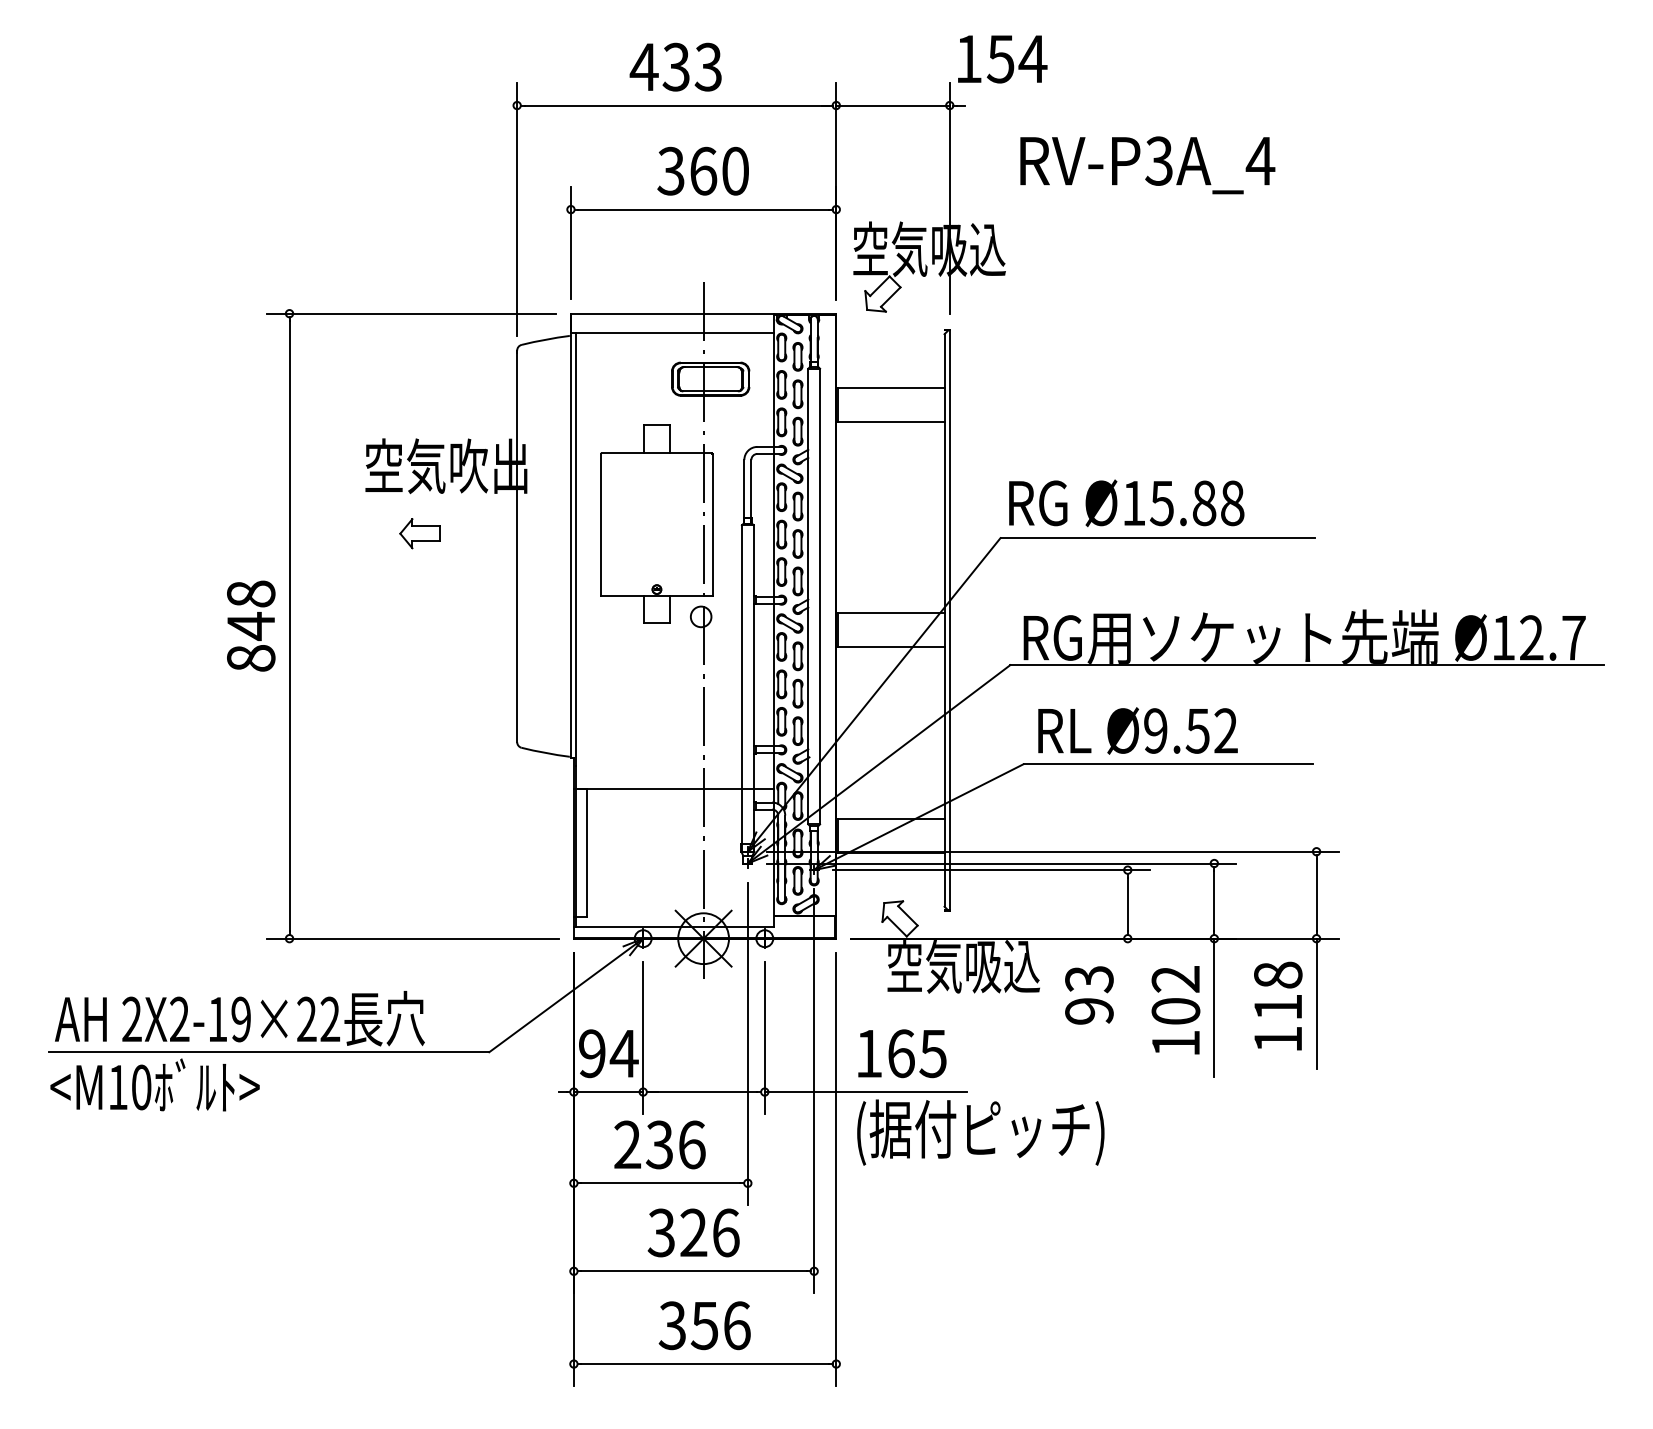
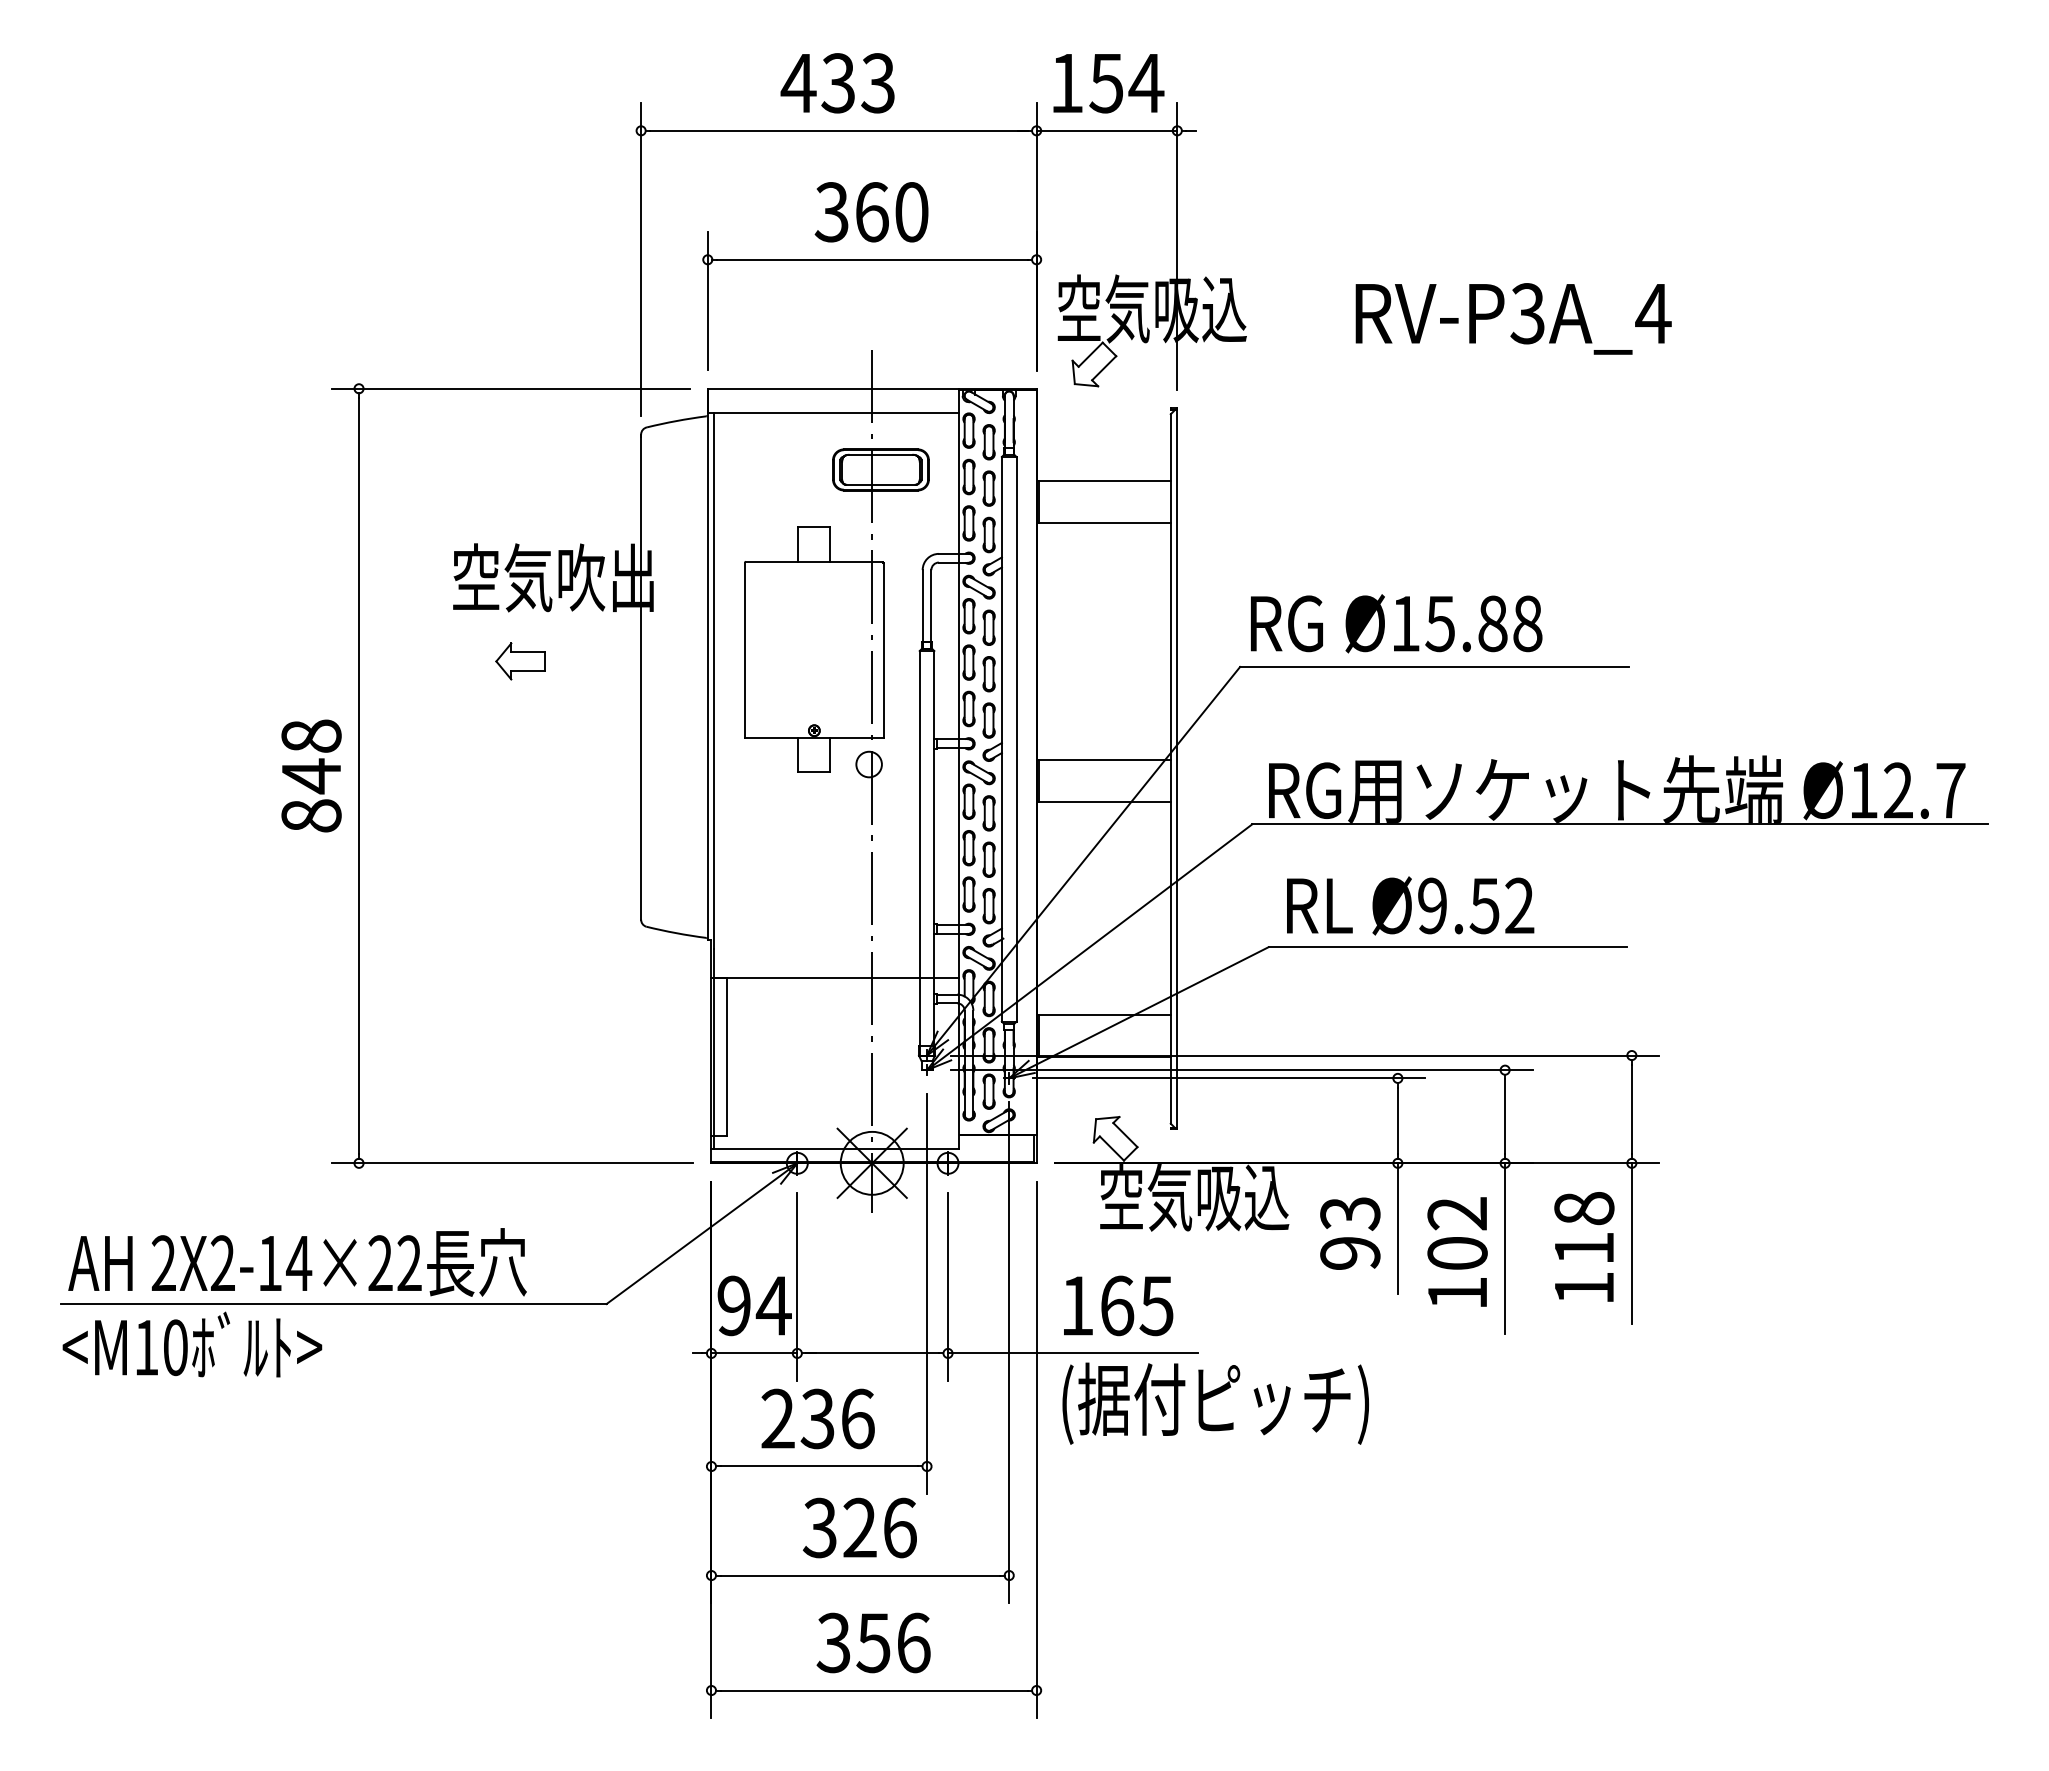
text: (1002, 59) -> (1108, 83), moved
text: (1147, 165) -> (1513, 318), moved
line: (1127, 991) -> (1397, 1228), added
text: (241, 1019) -> (299, 1263), 2X2-19×22 -> 2X2-14×22

